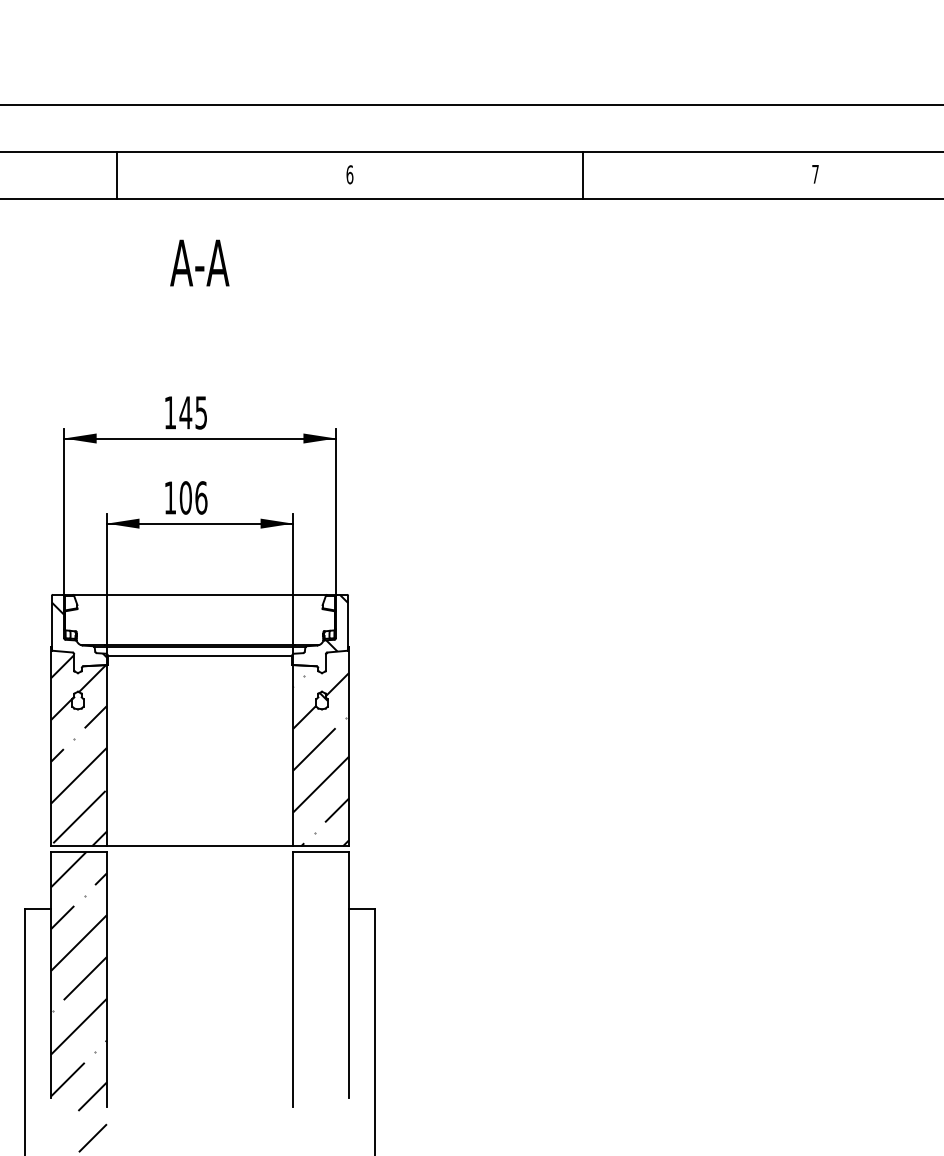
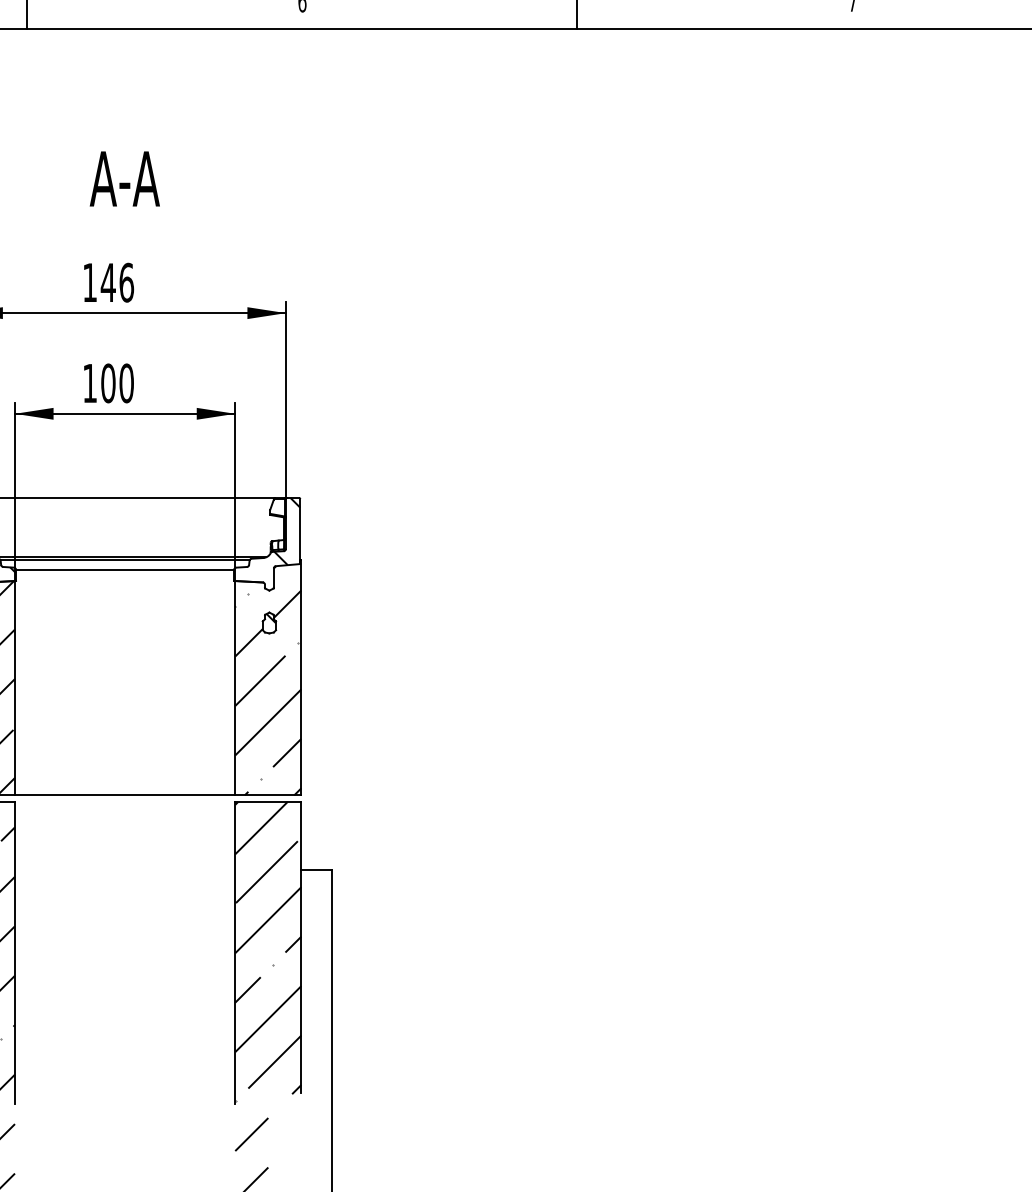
text: (199, 262) -> (124, 178), moved
text: (201, 412) -> (126, 282), 145 -> 146
text: (201, 497) -> (126, 382), 106 -> 100
hatch: (321, 999) -> (268, 976), added

